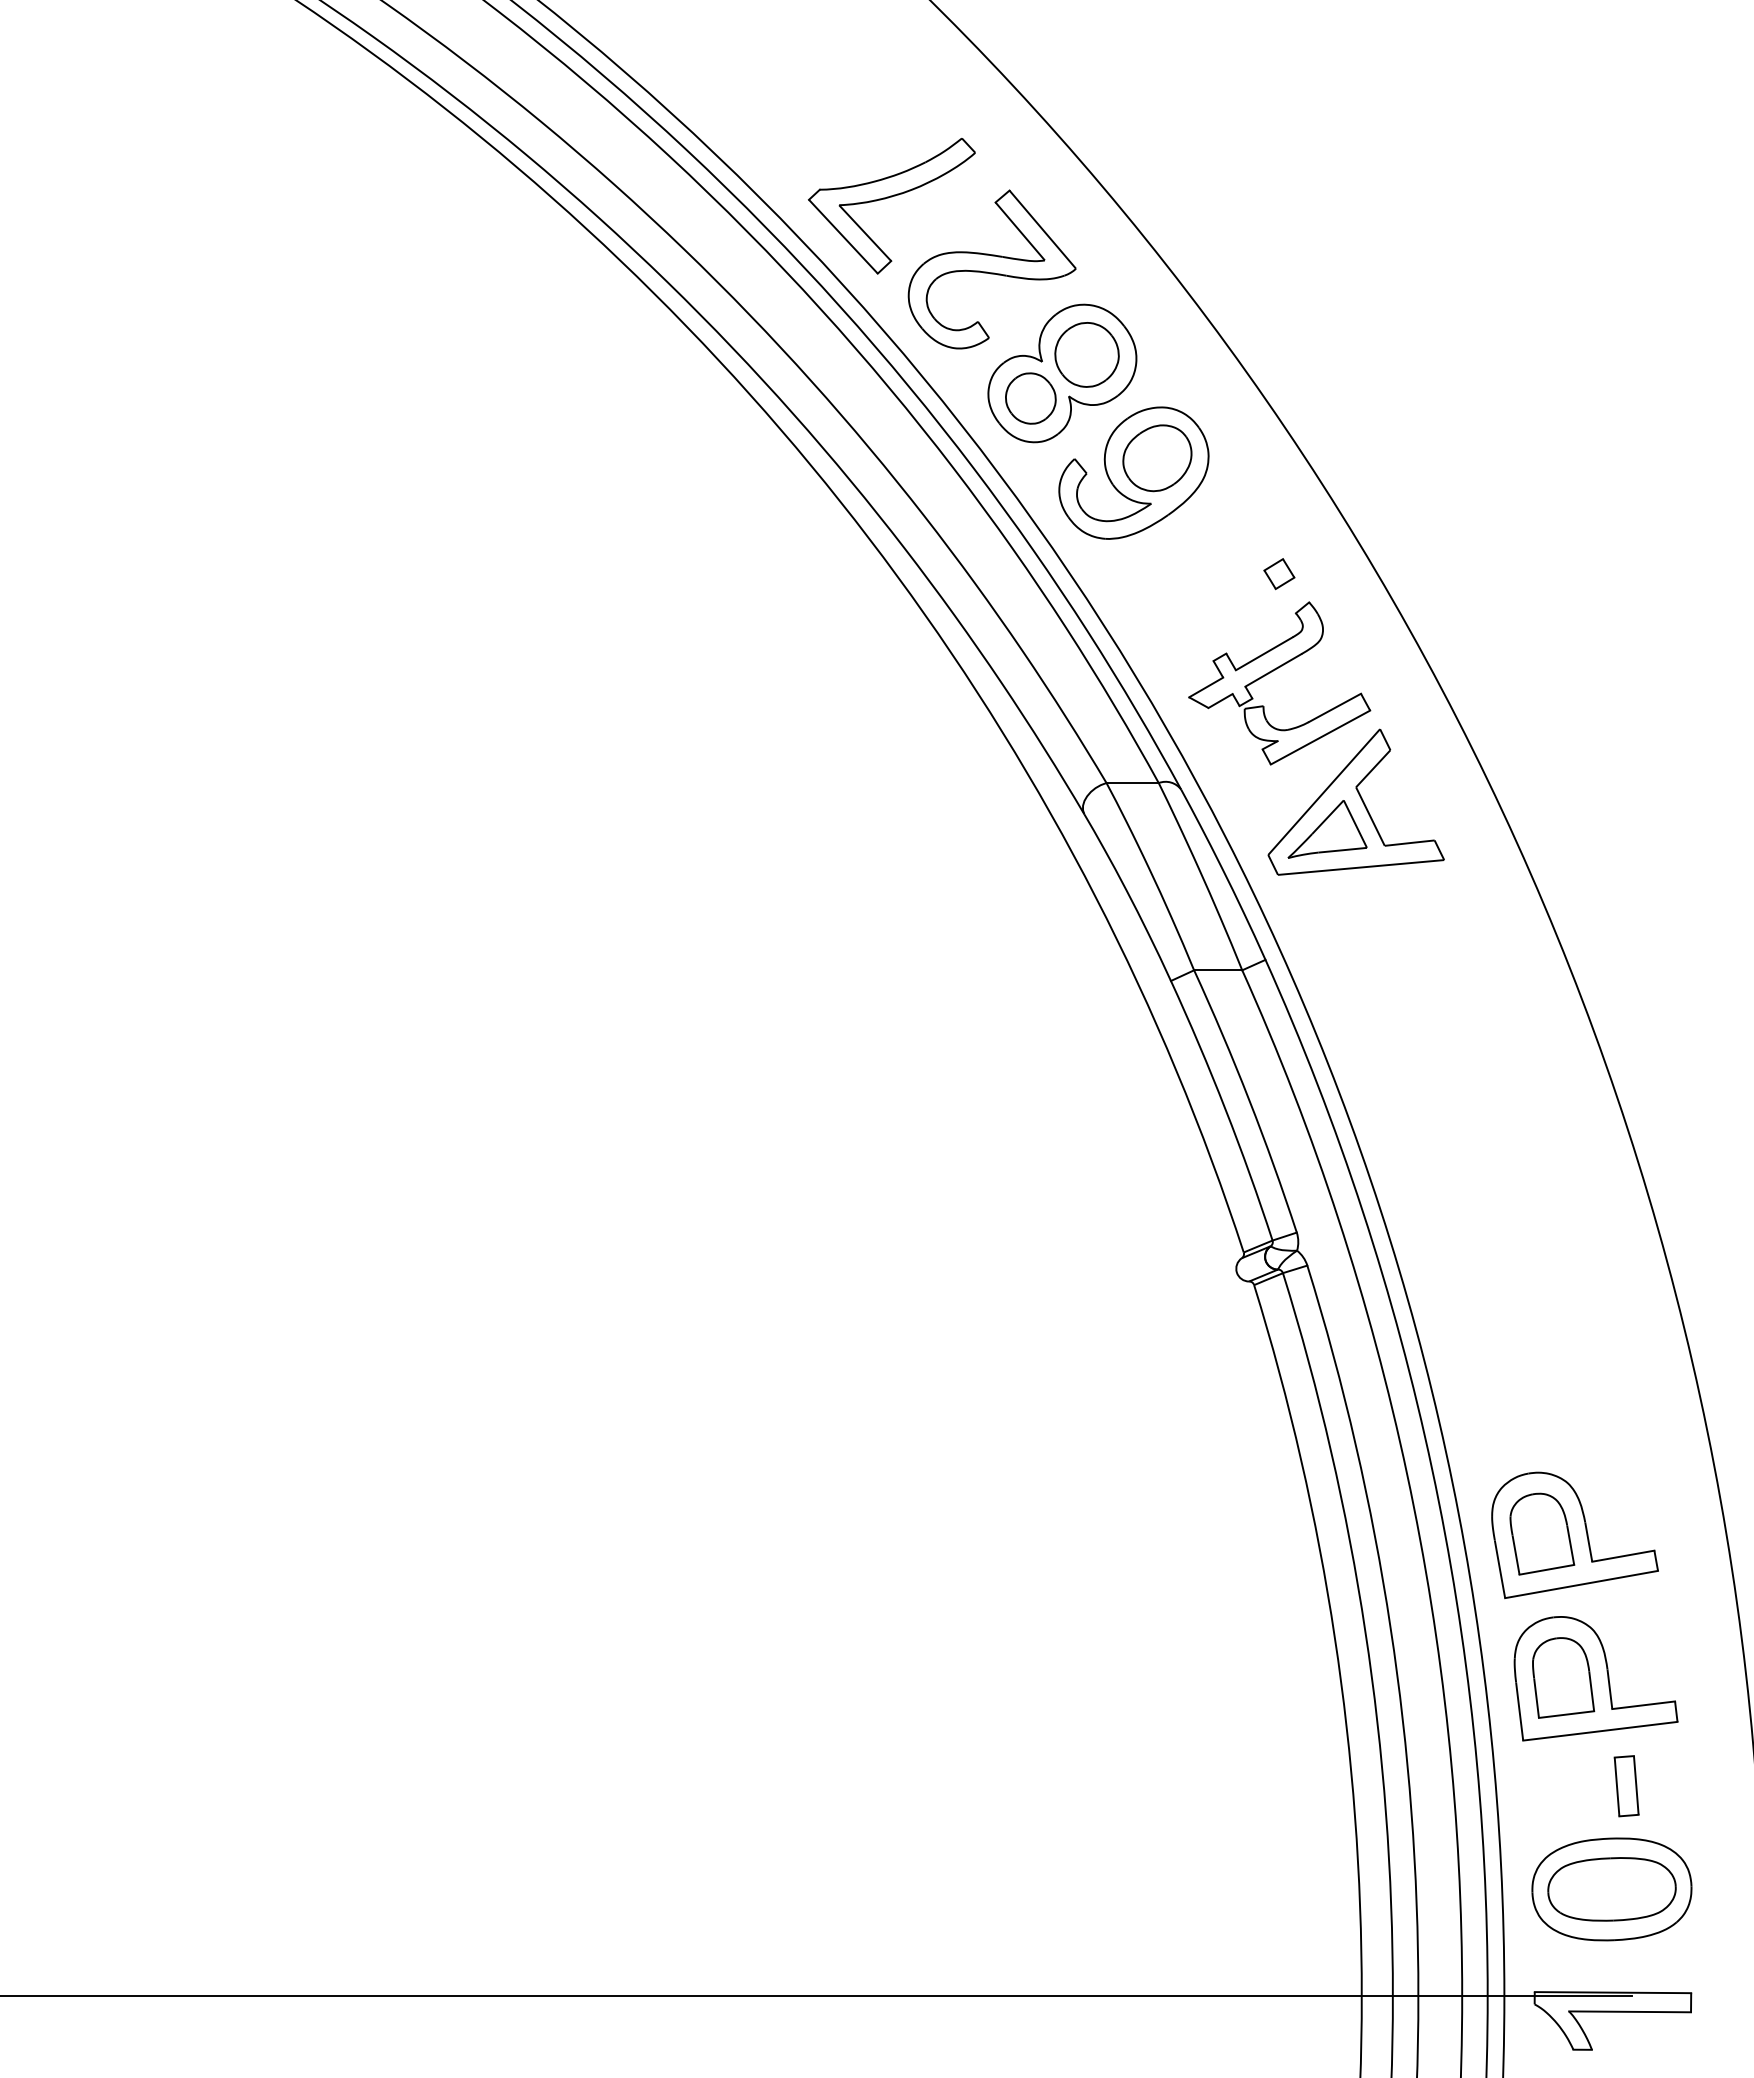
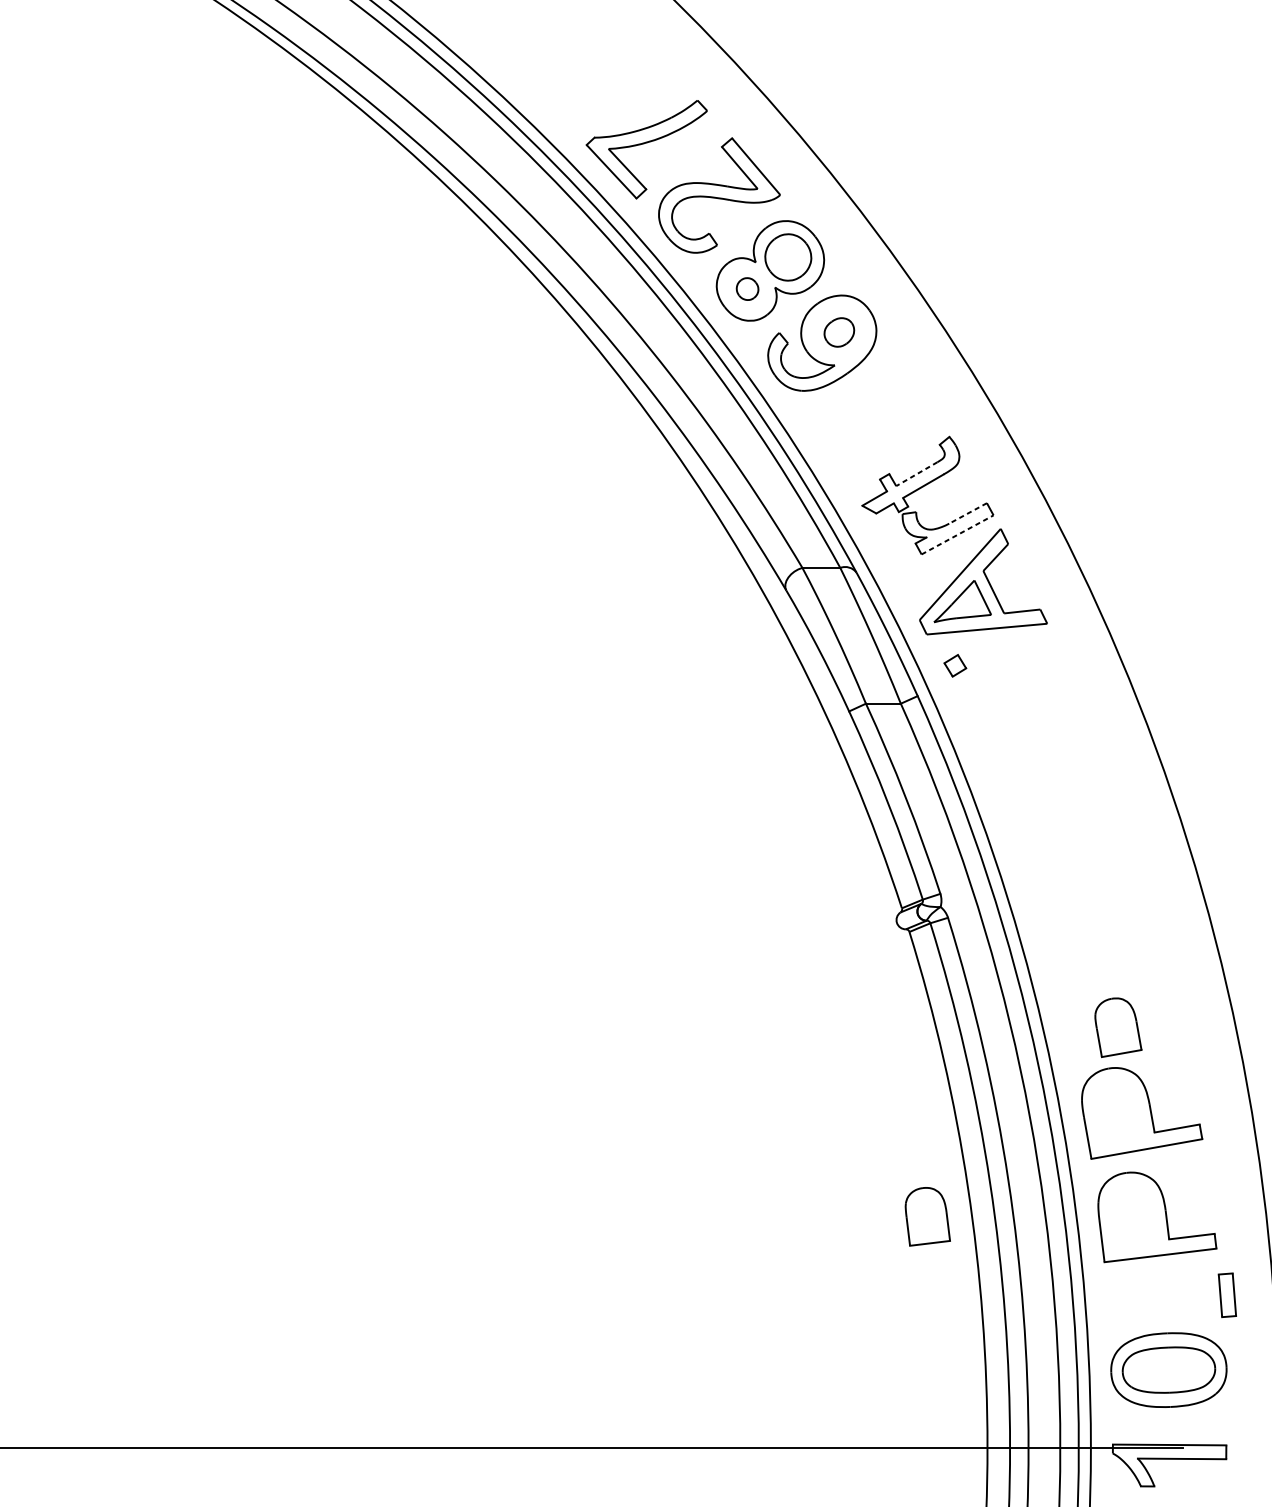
part: (1030, 398) -> (747, 289), size x0.6
part: (1157, 458) -> (839, 332), size x0.6
part: (1279, 574) -> (955, 666), moved
line: (1264, 653) -> (916, 473), solid -> dashed
line: (1335, 707) -> (968, 513), solid -> dashed
line: (1320, 737) -> (957, 534), solid -> dashed
part: (1542, 1533) -> (1118, 1027), moved
part: (1563, 1677) -> (927, 1216), moved
part: (1626, 1786) -> (1227, 1295), moved

